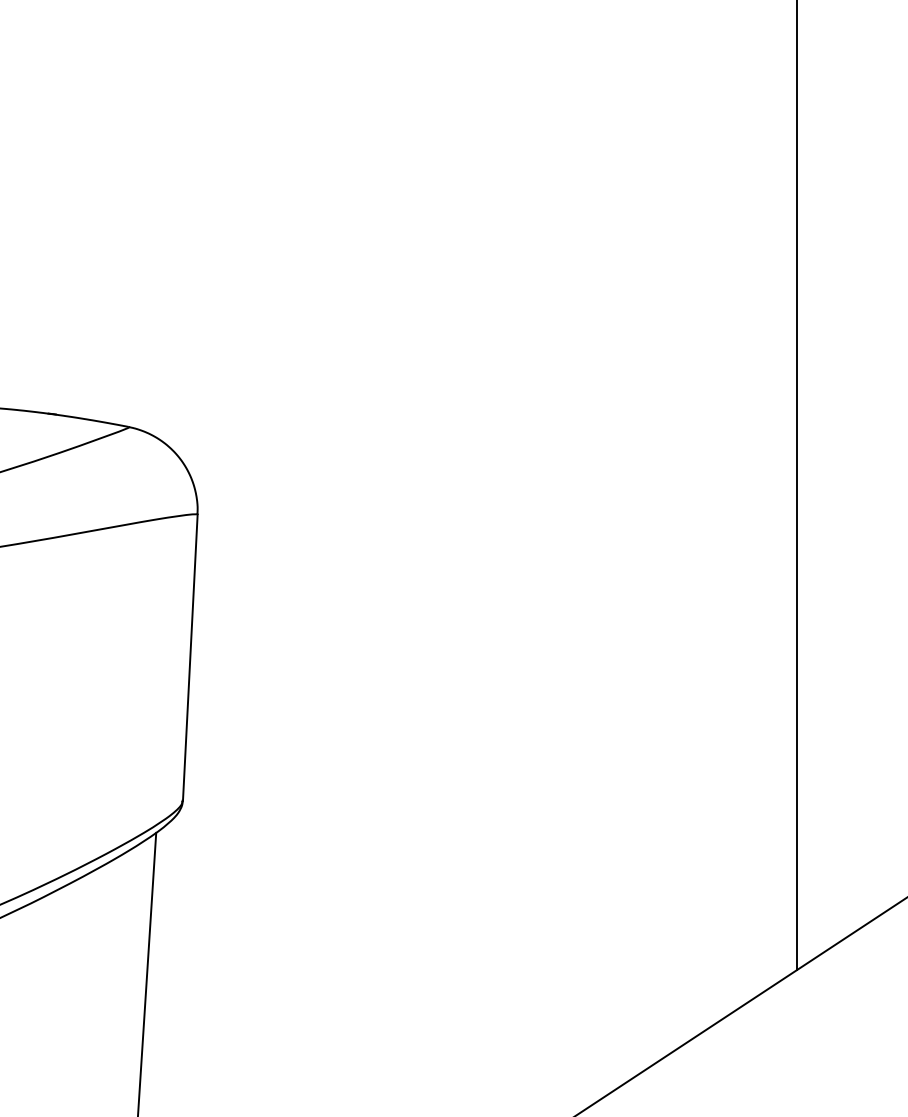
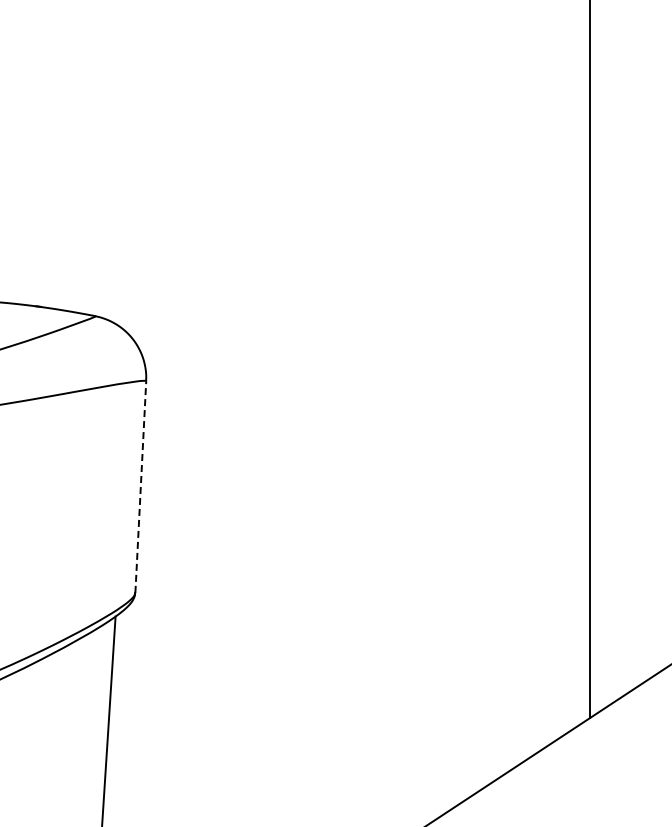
line: (189, 657) -> (140, 486), solid -> dashed

